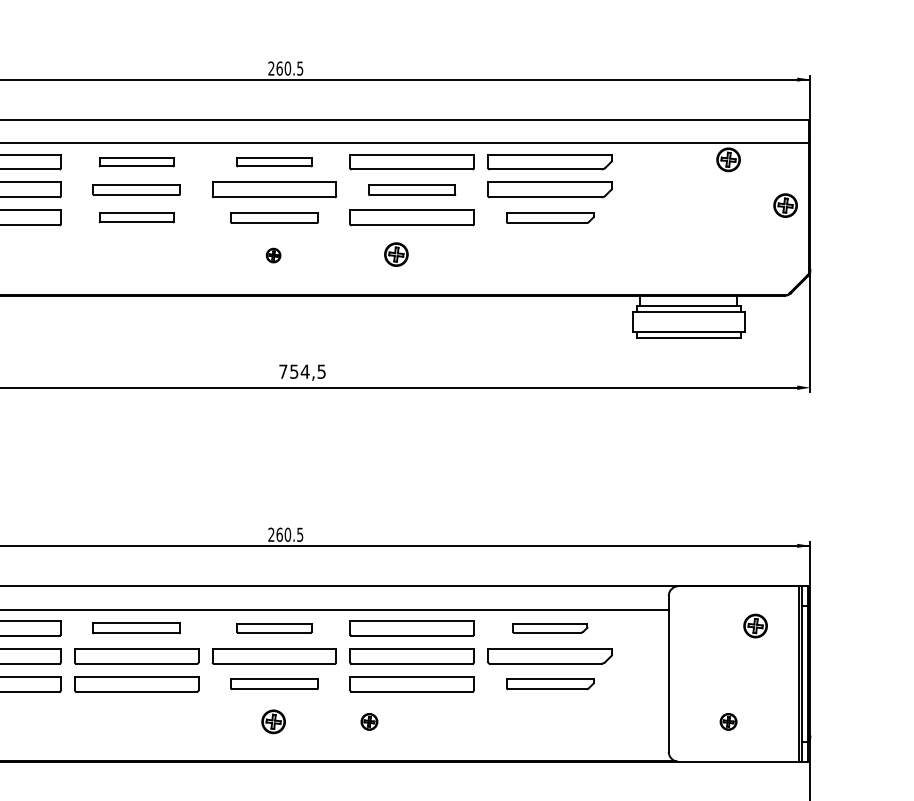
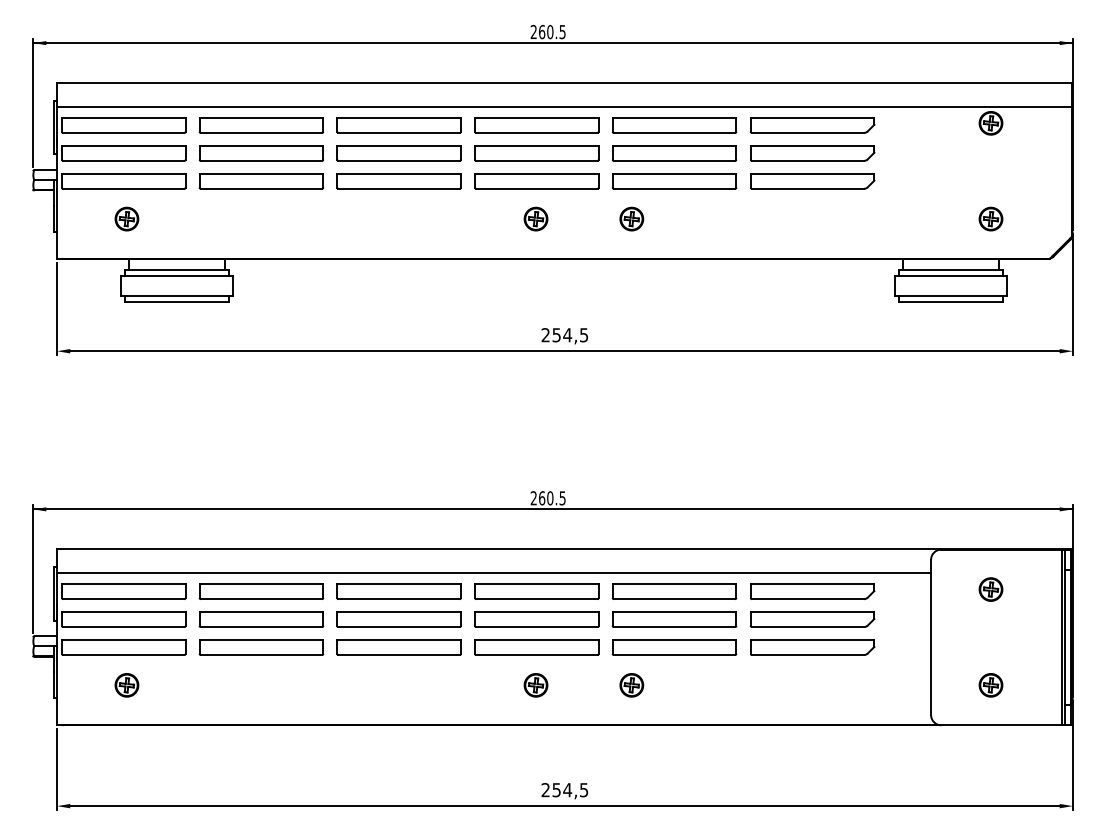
part: (136, 162) -> (398, 125), size x1.67
part: (274, 162) -> (536, 125), size x1.67
part: (136, 190) -> (398, 153), size x1.43
part: (412, 190) -> (674, 153), size x1.43
part: (785, 205) -> (990, 218), moved
part: (136, 218) -> (398, 181), size x1.67
part: (274, 218) -> (536, 181), size x1.43
part: (550, 218) -> (812, 181), size x1.43
part: (396, 254) -> (631, 218), moved
part: (273, 255) -> (535, 218), size x1.67
text: (283, 372) -> (545, 335), 754,5 -> 254,5
part: (755, 626) -> (990, 589), moved
part: (136, 628) -> (398, 591), size x1.43
part: (274, 628) -> (536, 591), size x1.67
part: (550, 628) -> (812, 591), size x1.67
part: (274, 684) -> (536, 647), size x1.43
part: (550, 684) -> (812, 647), size x1.43
part: (369, 722) -> (631, 685), size x1.43
part: (728, 722) -> (990, 685), size x1.43

